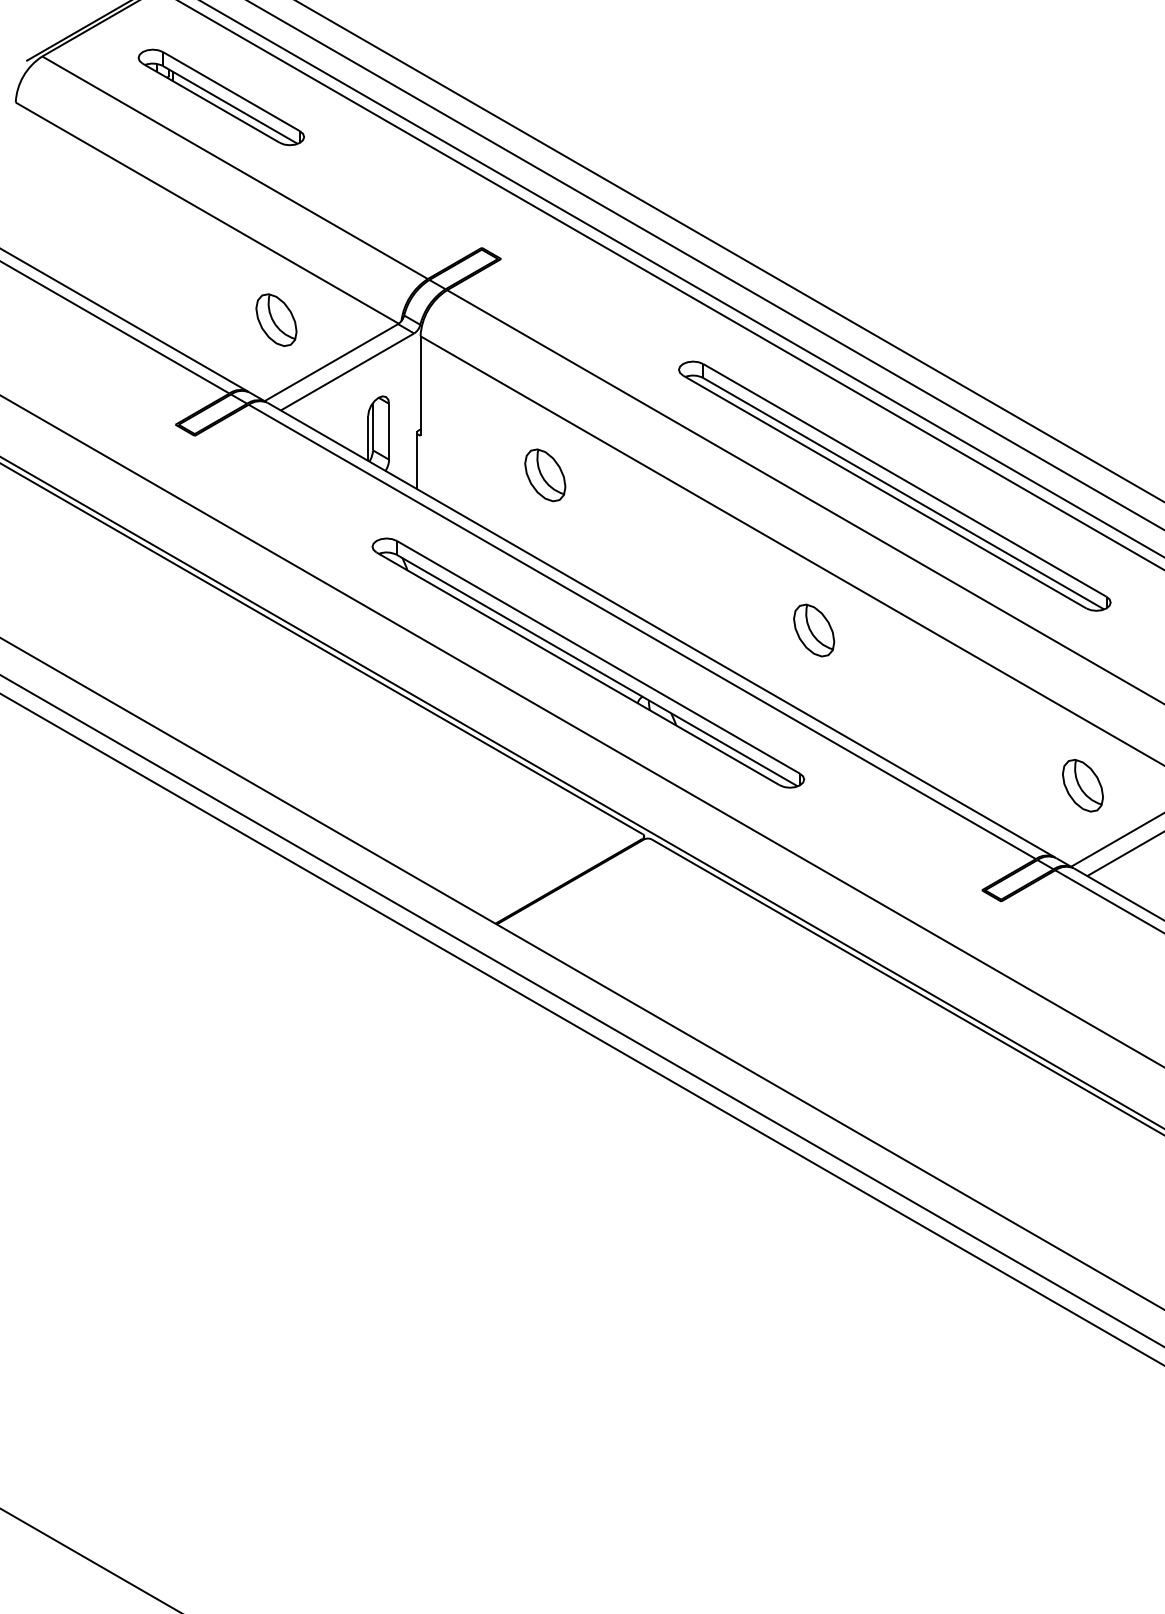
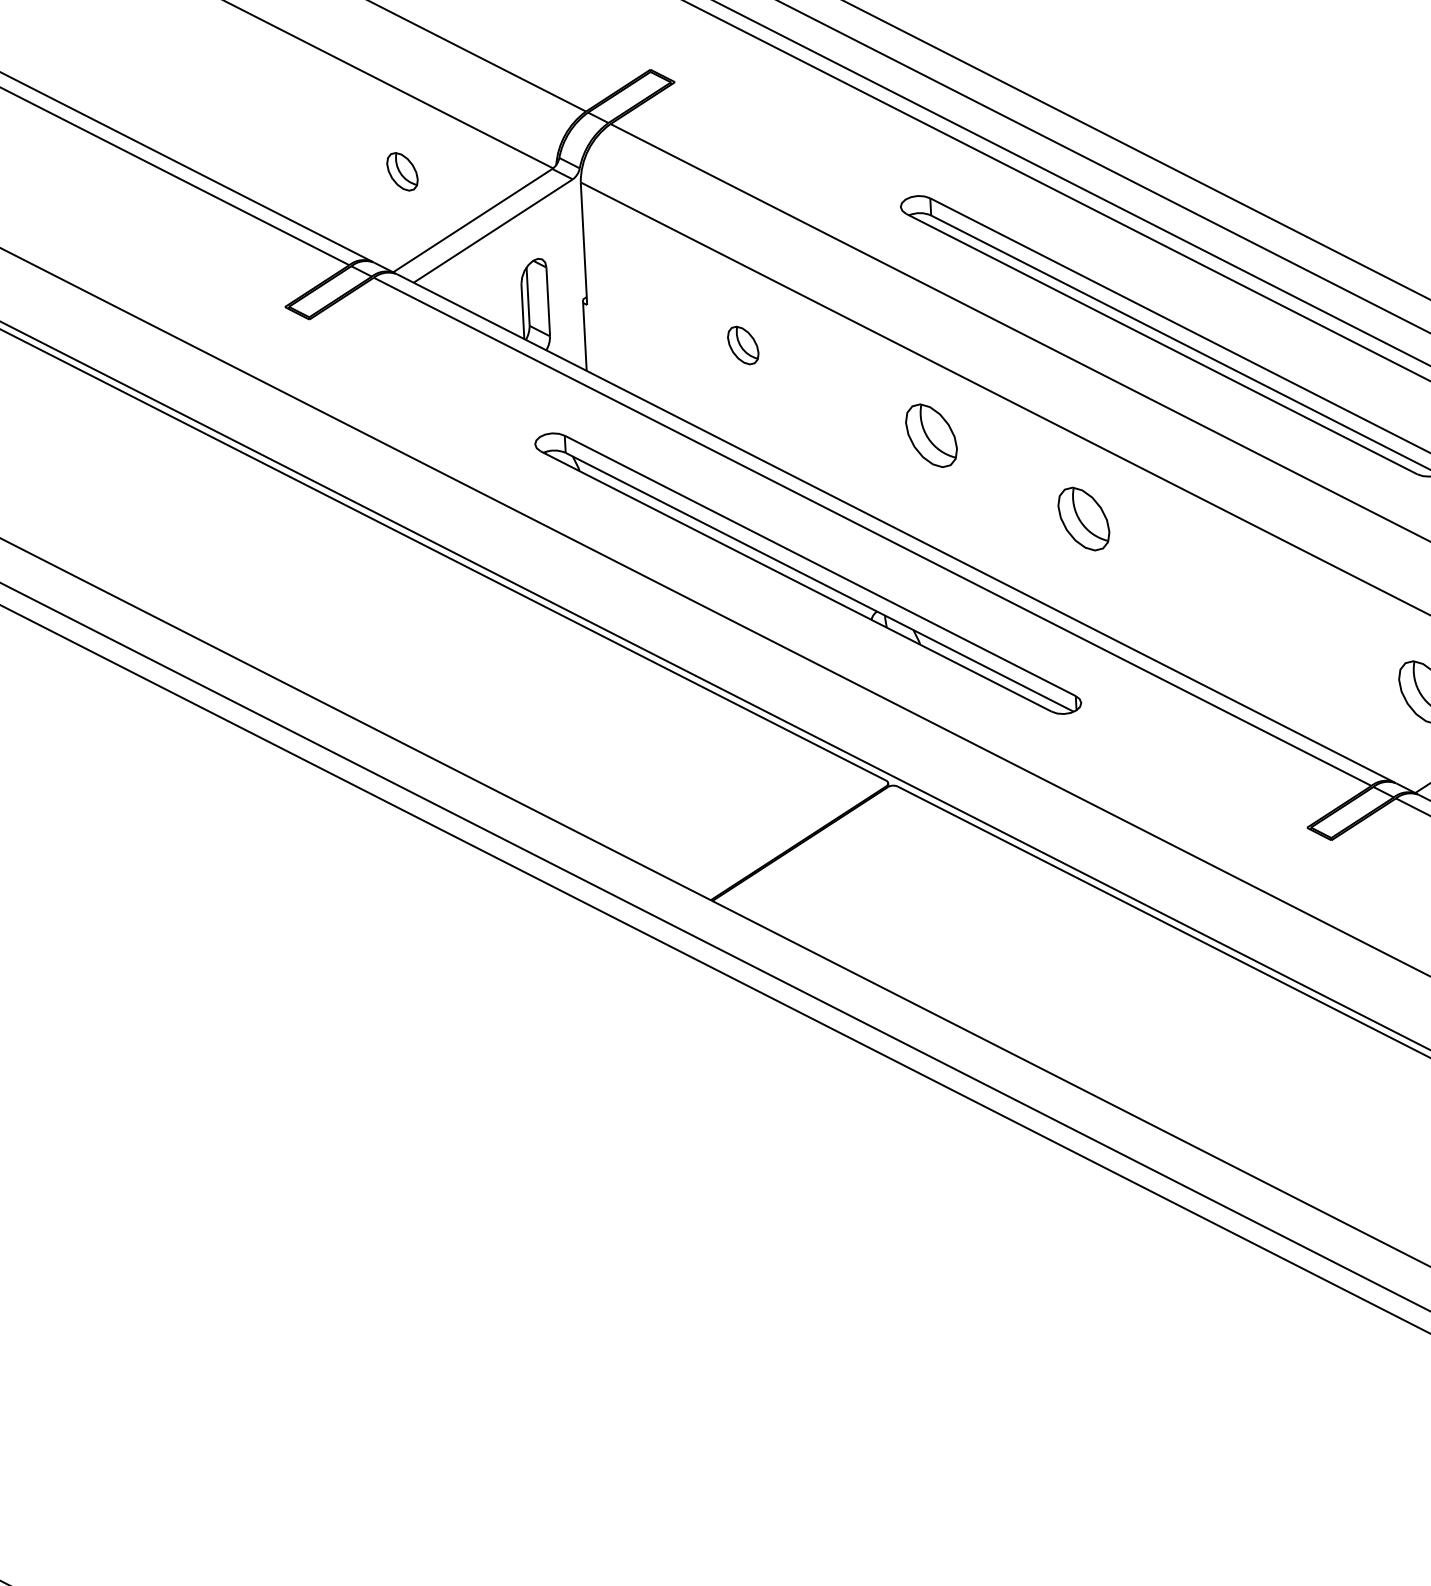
part: (276, 319) -> (402, 171), size x0.6
part: (545, 475) -> (743, 345), size x0.6
part: (694, 556) -> (931, 435), added

